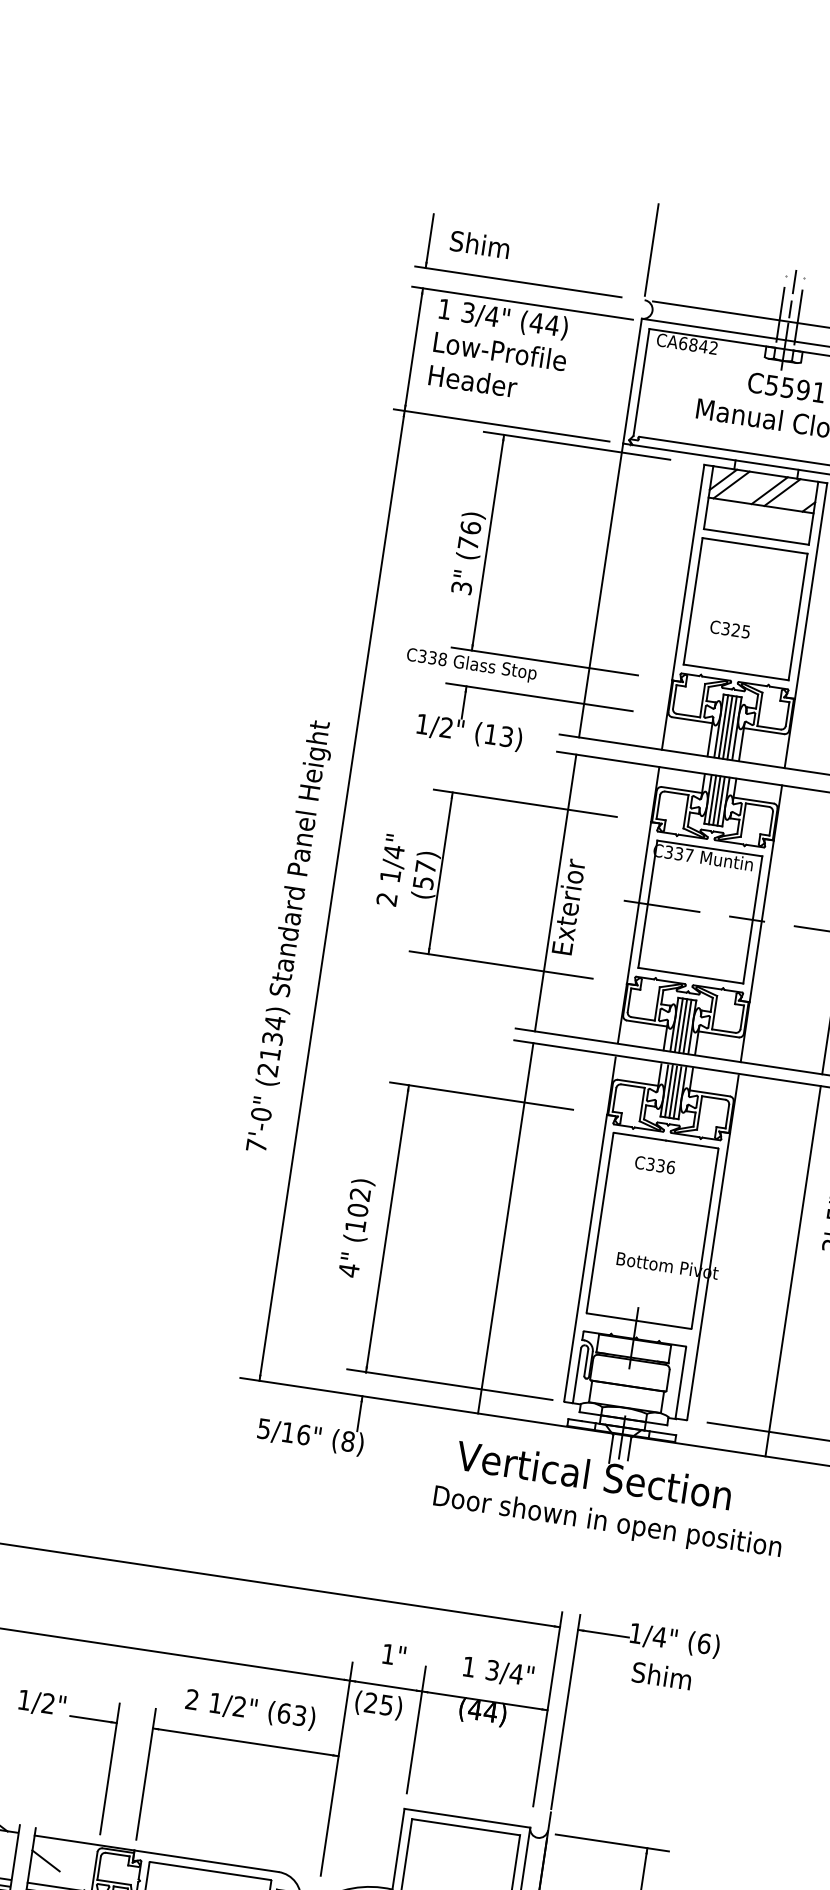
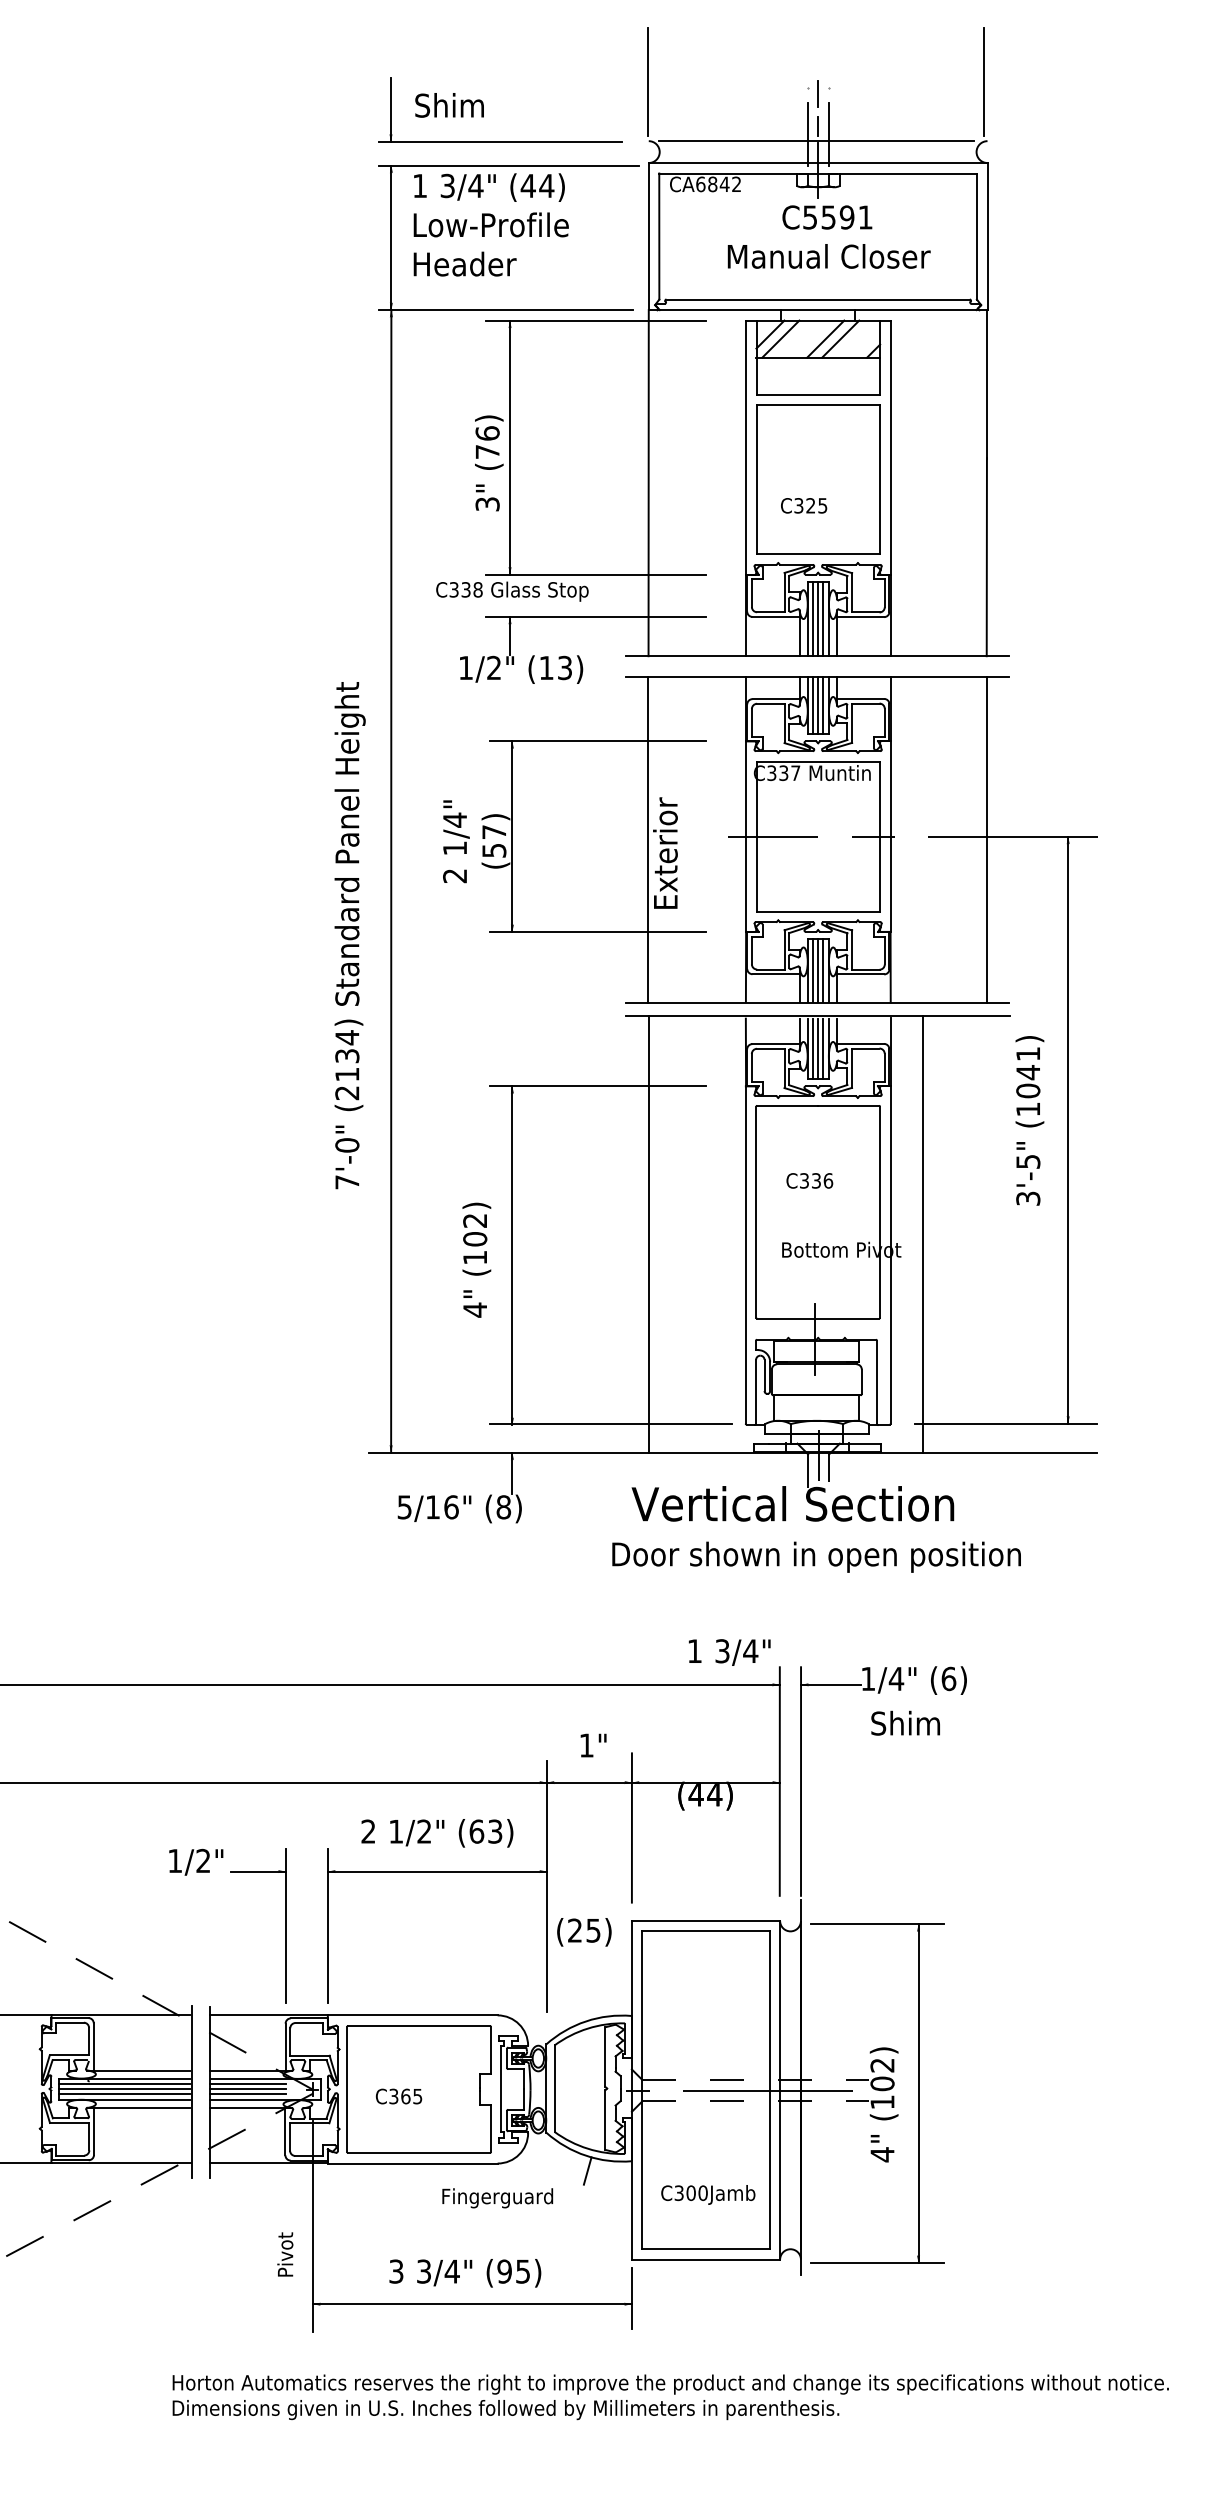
text: (654, 1164) -> (809, 1180), moved
line: (793, 1271) -> (923, 1234), moved
text: (498, 1672) -> (729, 1652), moved
text: (378, 1705) -> (584, 1932), moved

